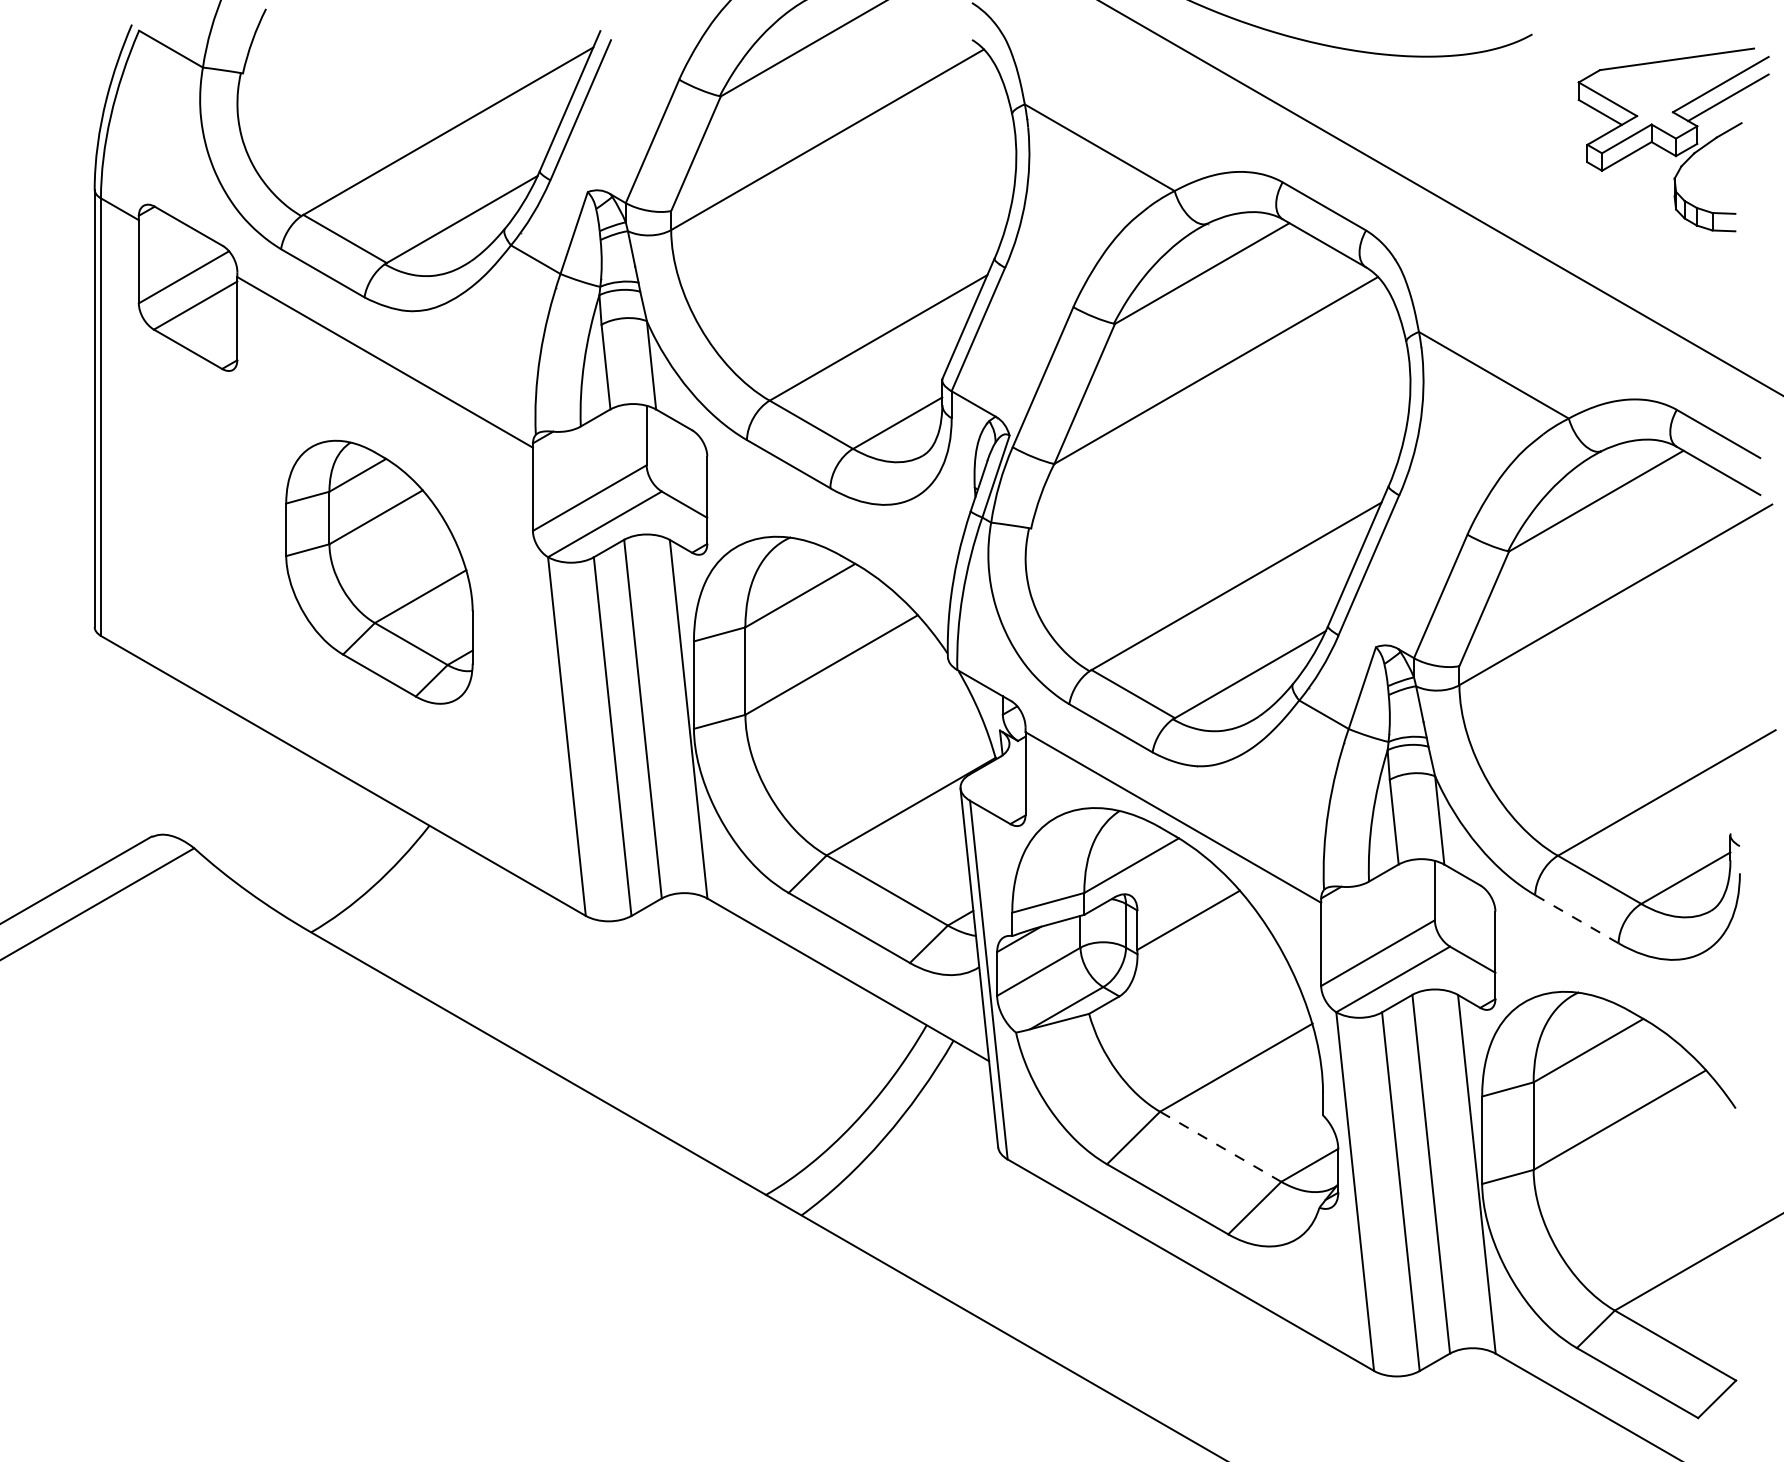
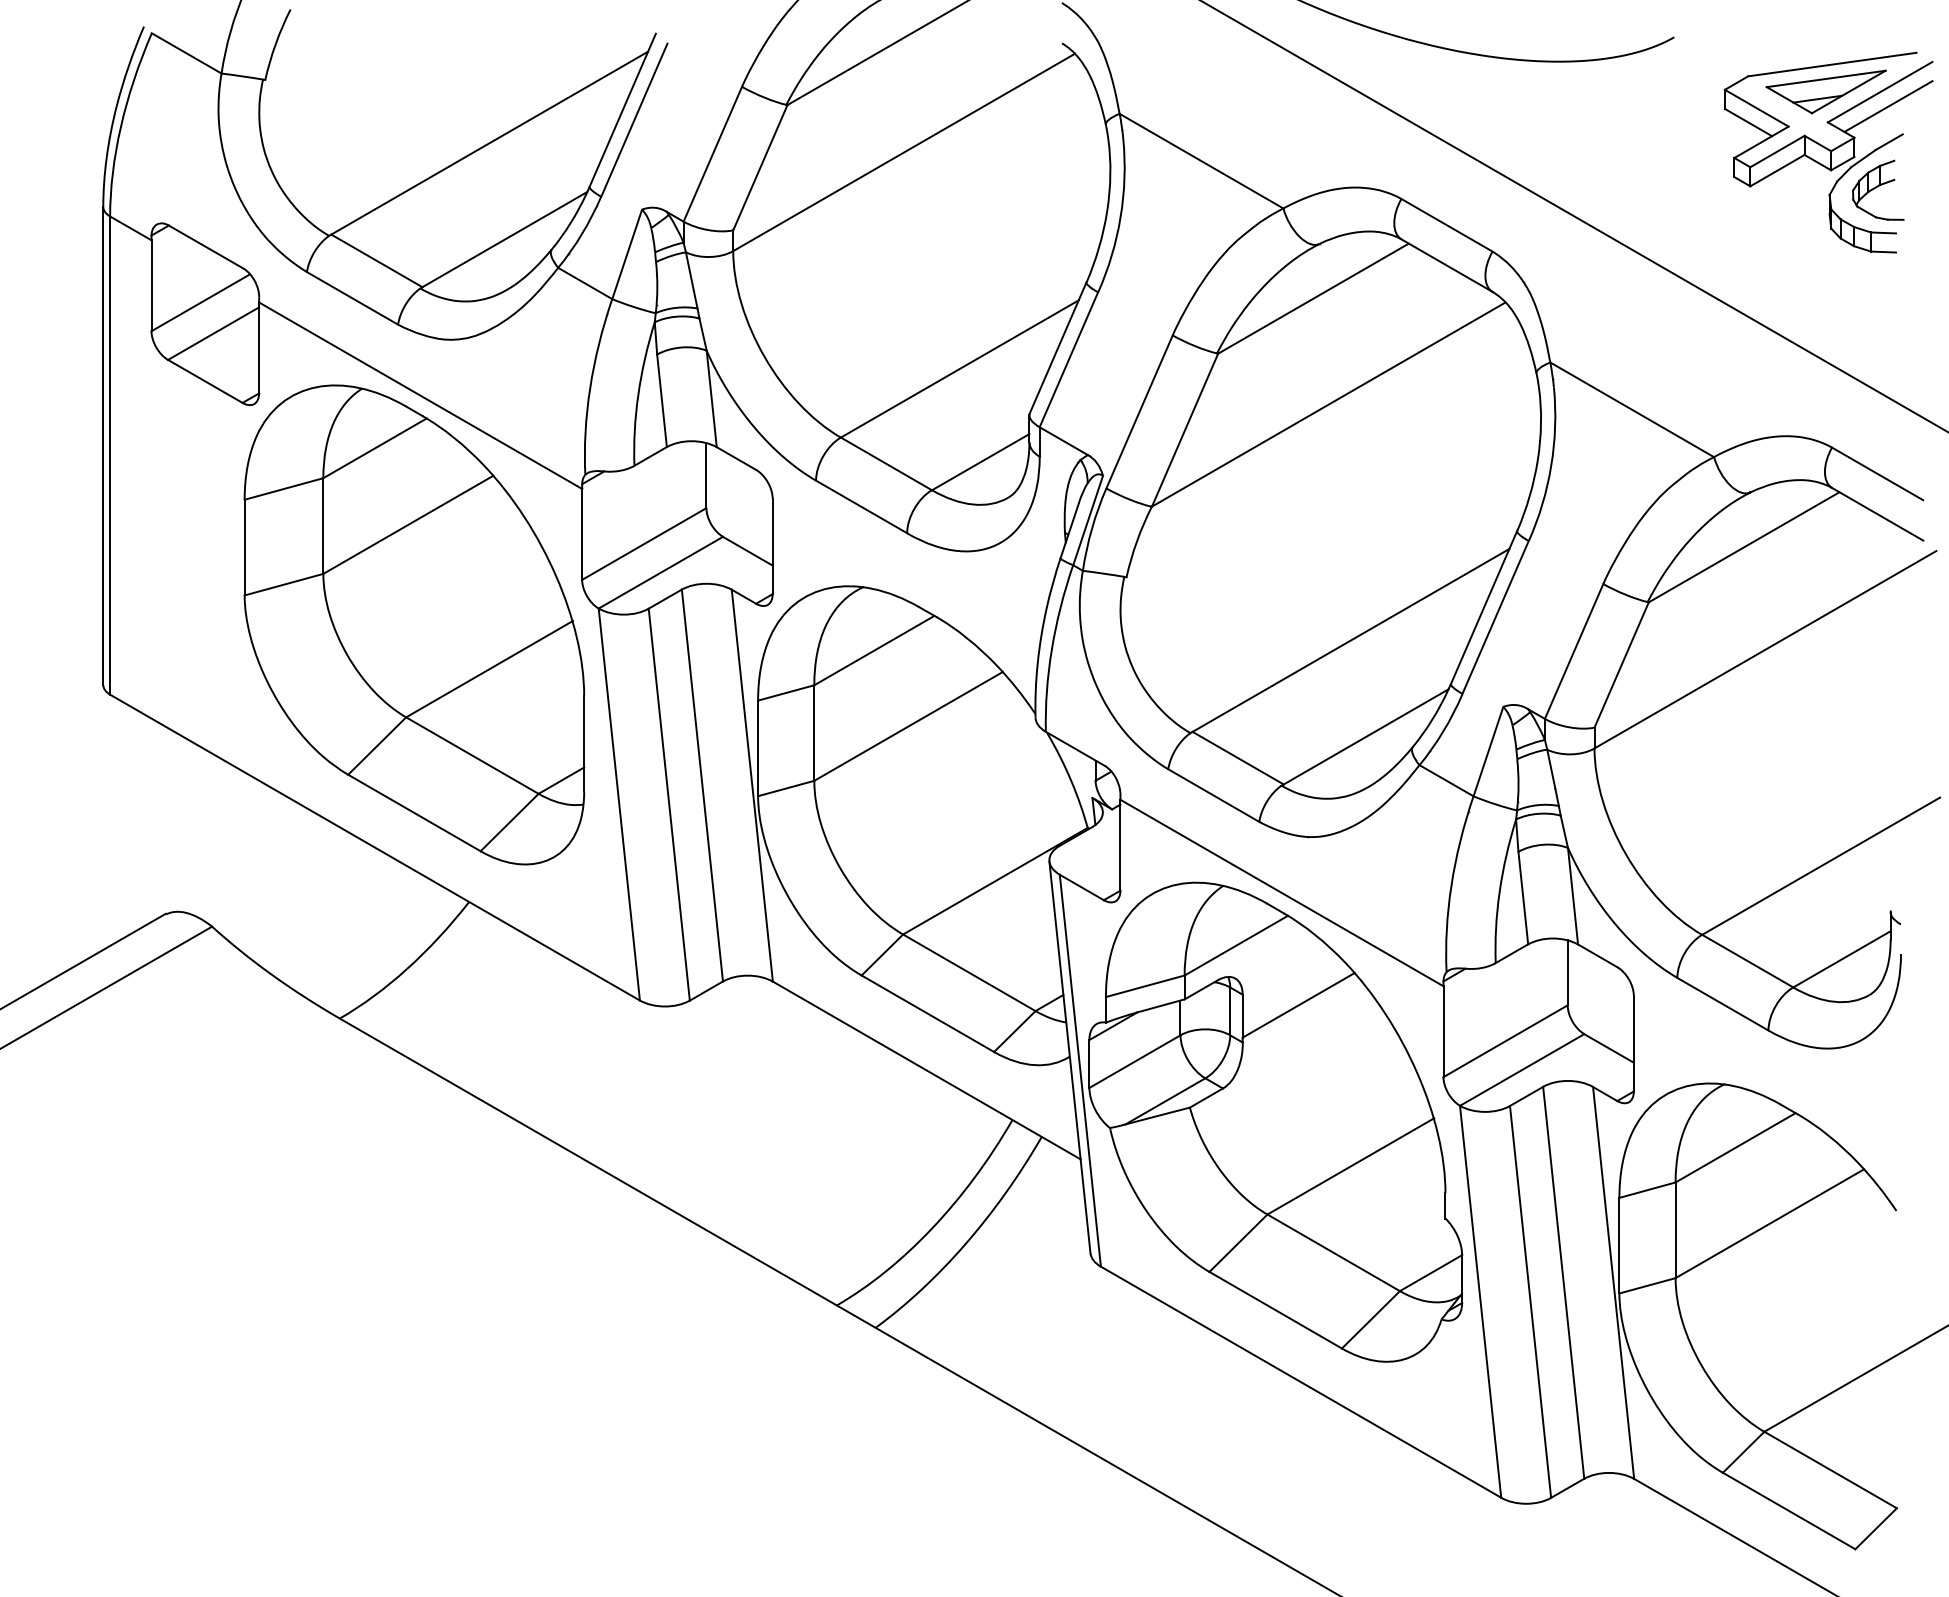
part: (1671, 84) -> (1826, 92), added
part: (1719, 174) -> (1878, 190), added
part: (379, 572) -> (414, 625), size x1.67
line: (1576, 919) -> (1722, 1004), dashed -> solid
line: (1220, 1146) -> (1333, 1252), dashed -> solid

